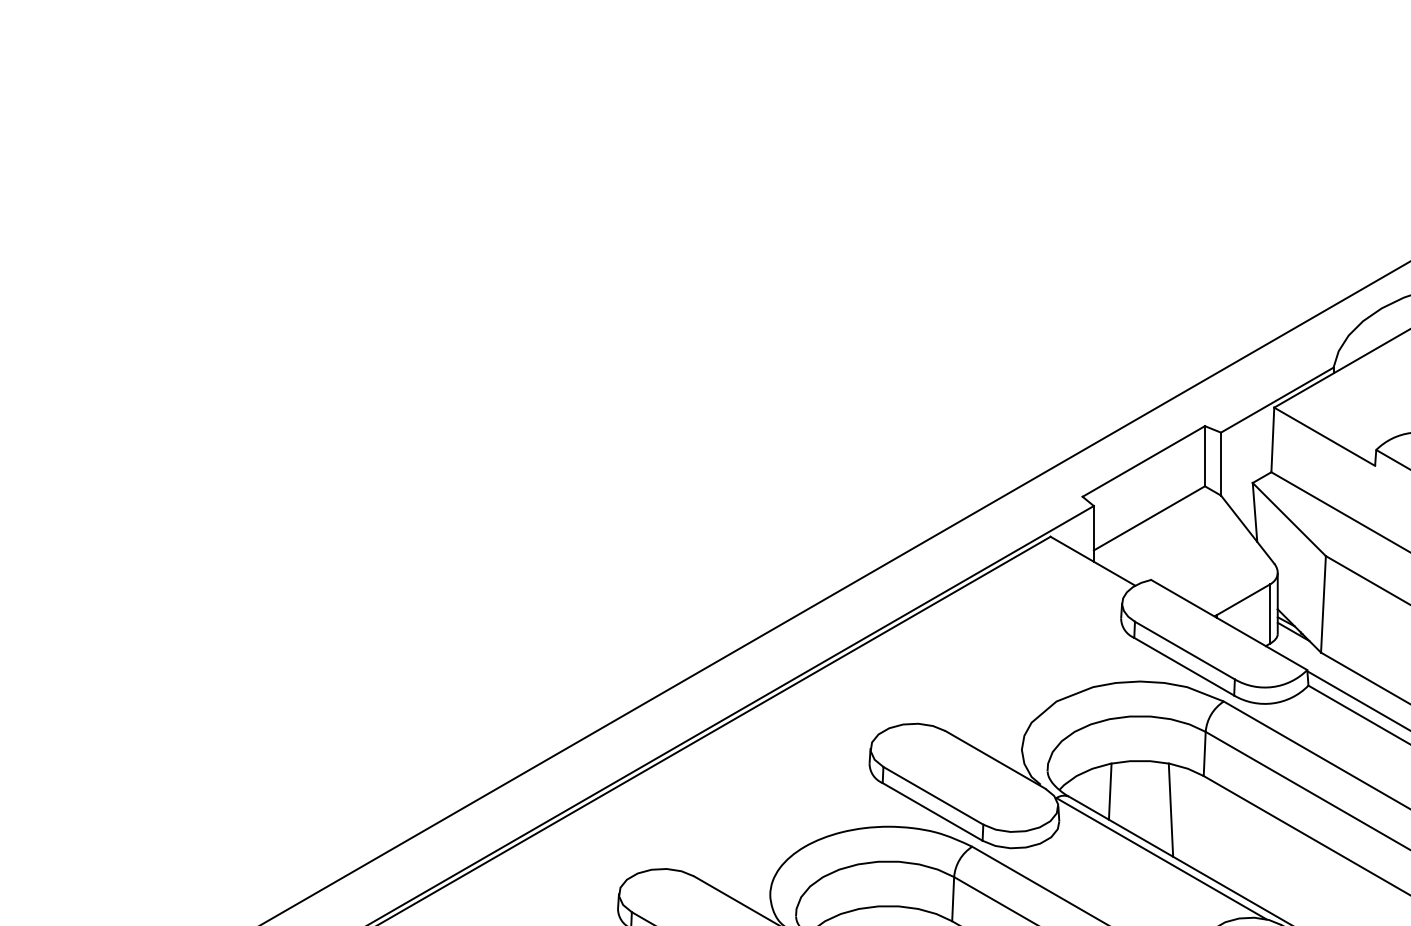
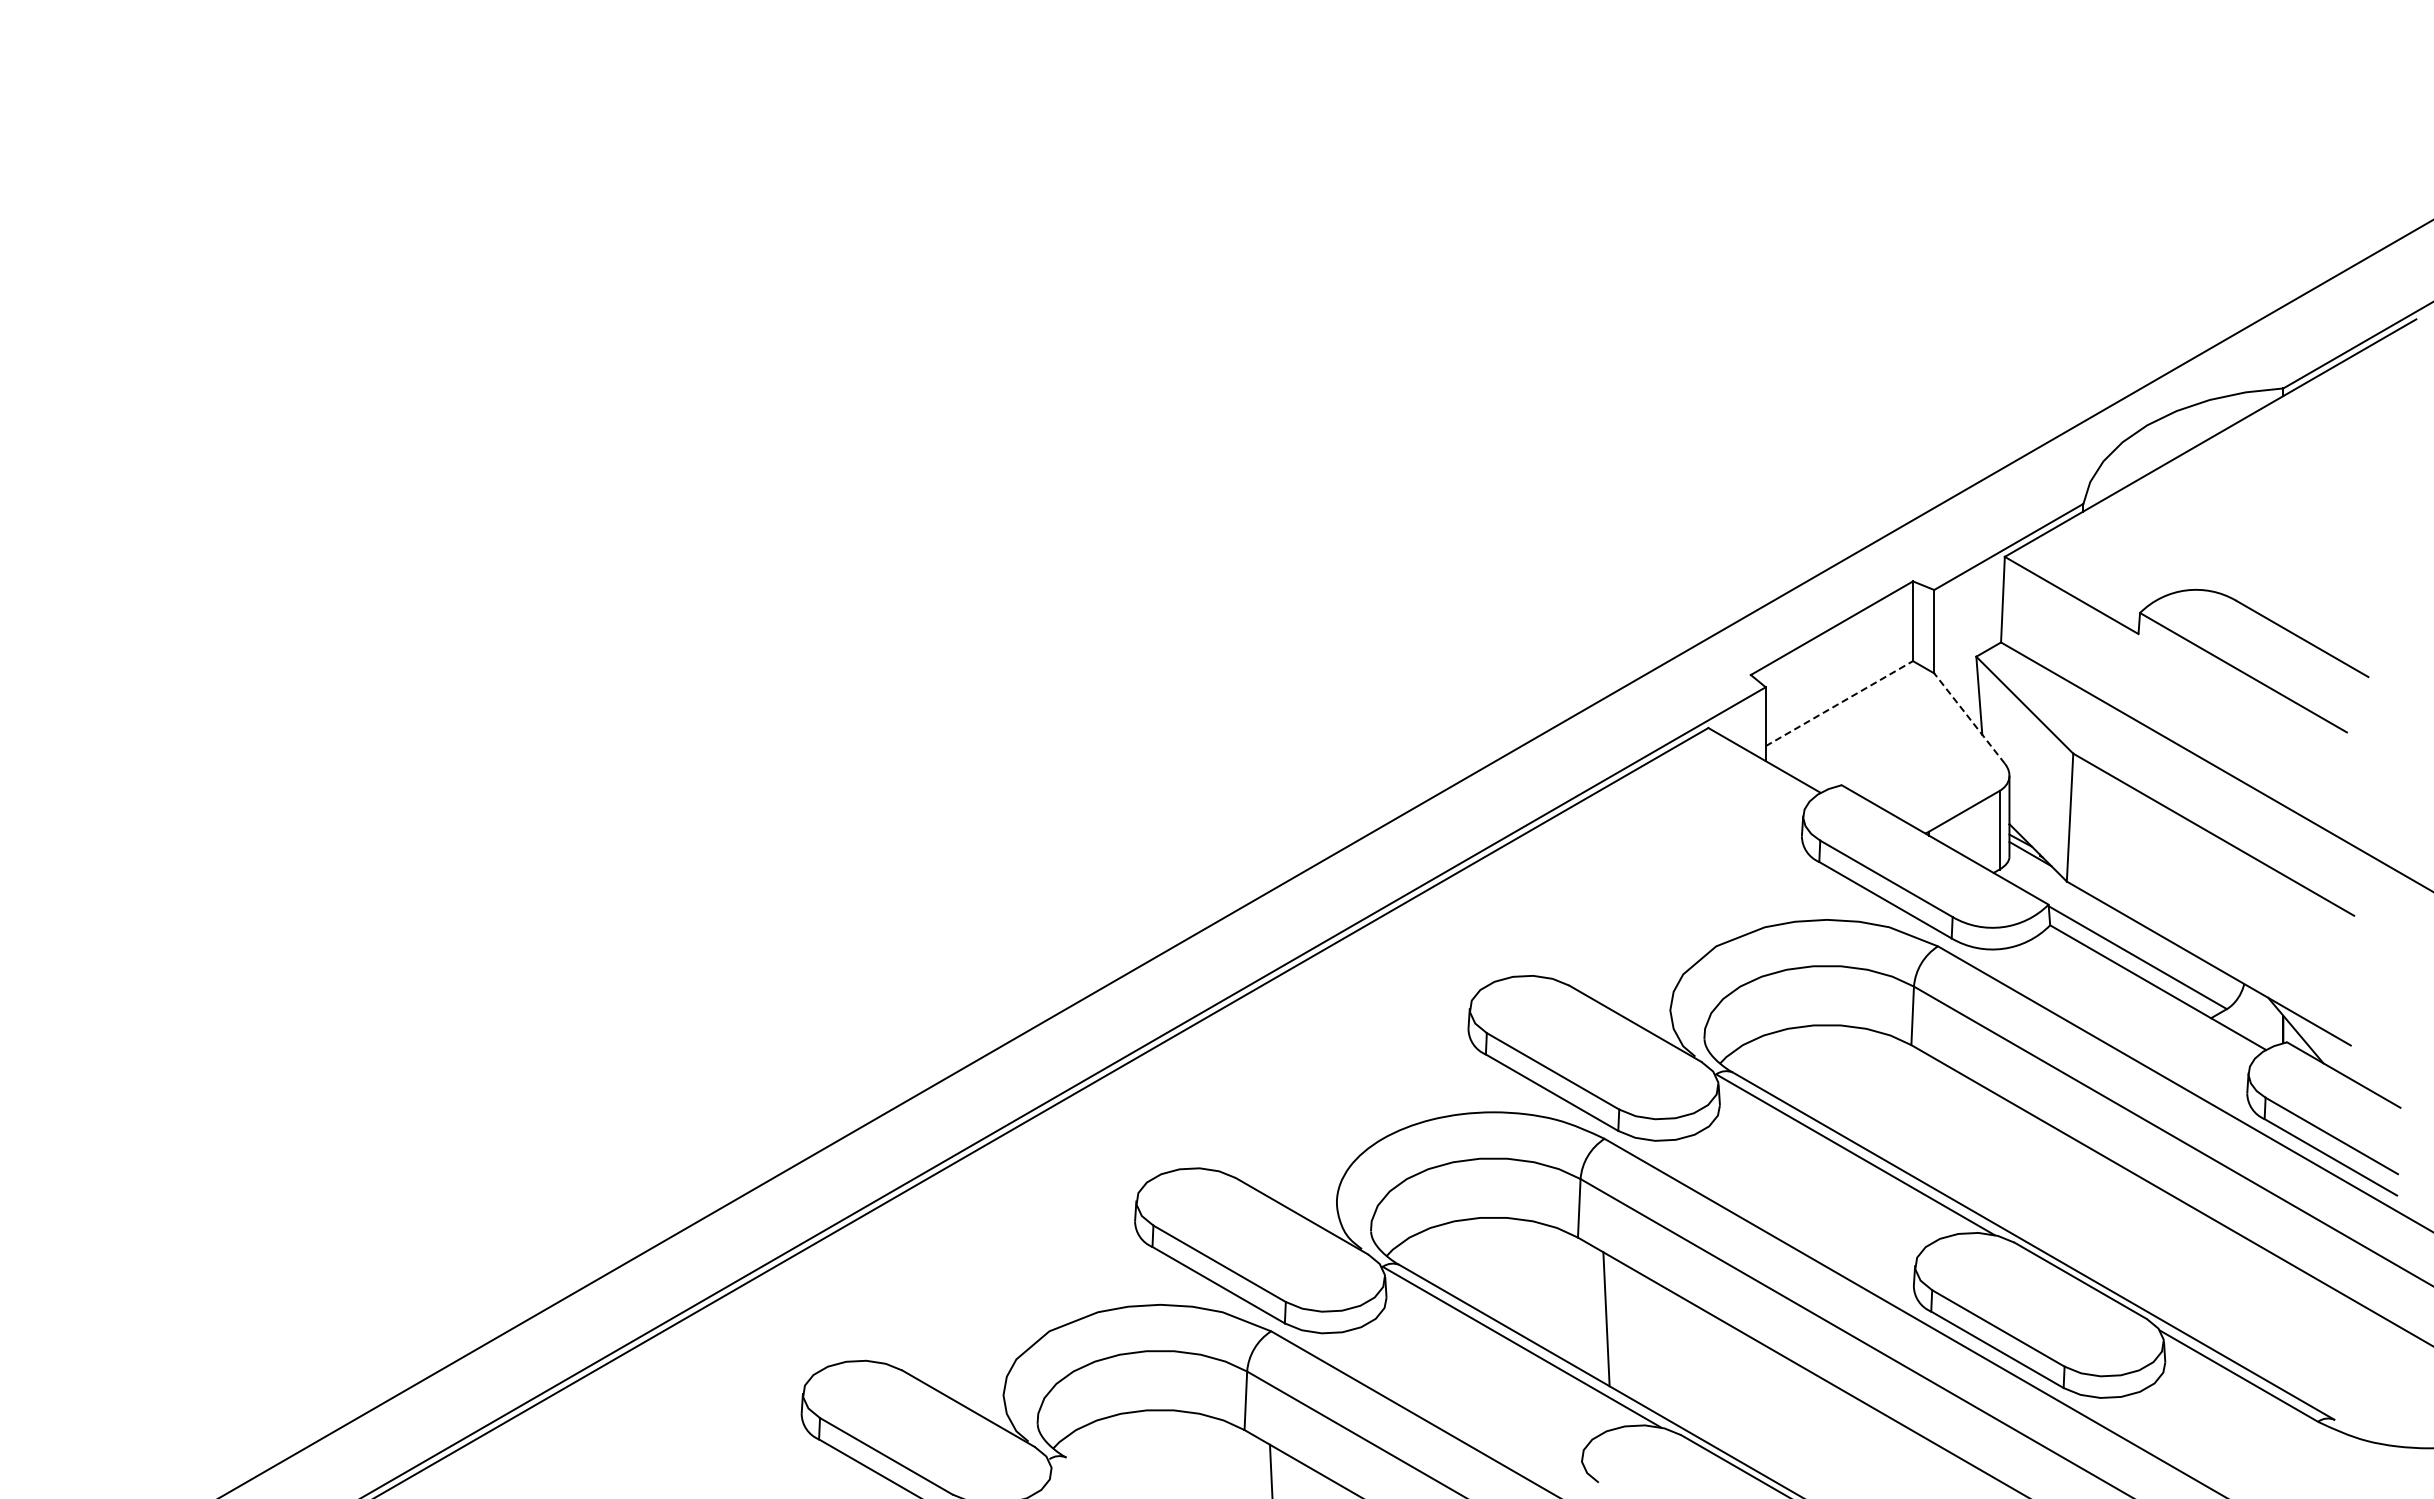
line: (1149, 518) -> (1839, 703), solid -> dashed
line: (1247, 529) -> (1969, 718), solid -> dashed
line: (1110, 791) -> (1787, 1065), removed
line: (1170, 810) -> (1867, 1090), removed

